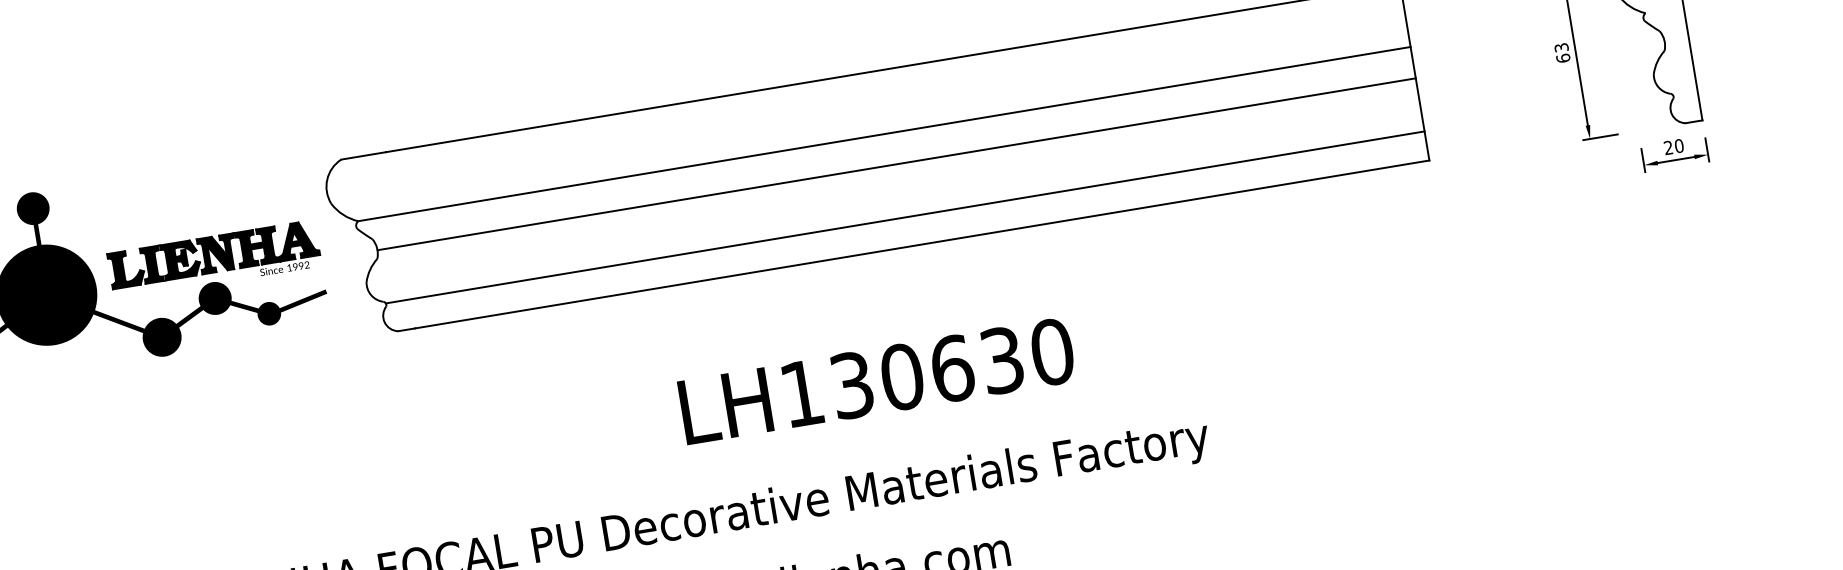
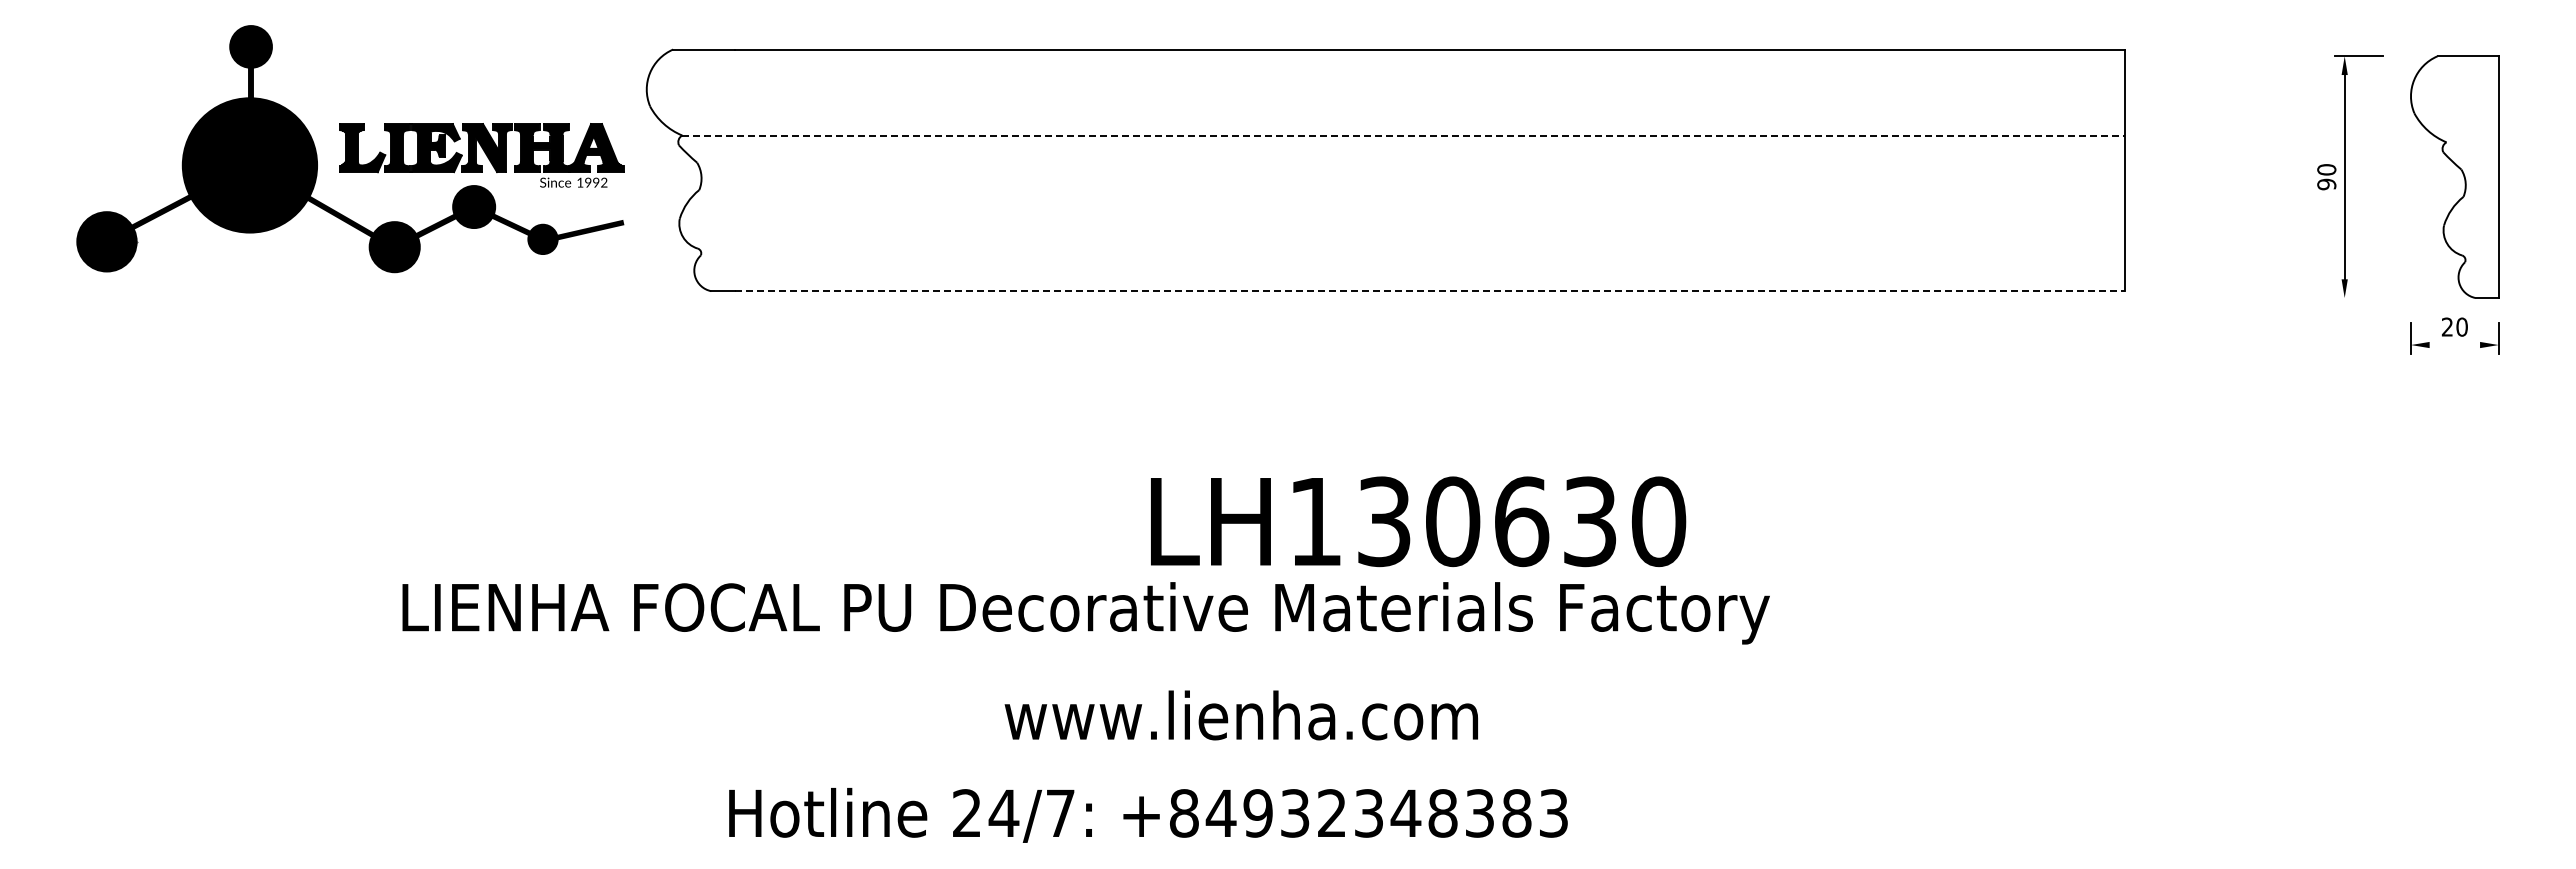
text: (1562, 53) -> (2326, 177), 63 -> 90
line: (884, 134) -> (1403, 135), solid -> dashed
line: (1600, 137) -> (2358, 298), removed
line: (1675, 160) -> (2454, 345), removed
line: (896, 164) -> (1413, 178), removed
line: (904, 217) -> (1412, 251), removed
line: (922, 244) -> (1430, 291), solid -> dashed
text: (877, 381) -> (1418, 521), moved

